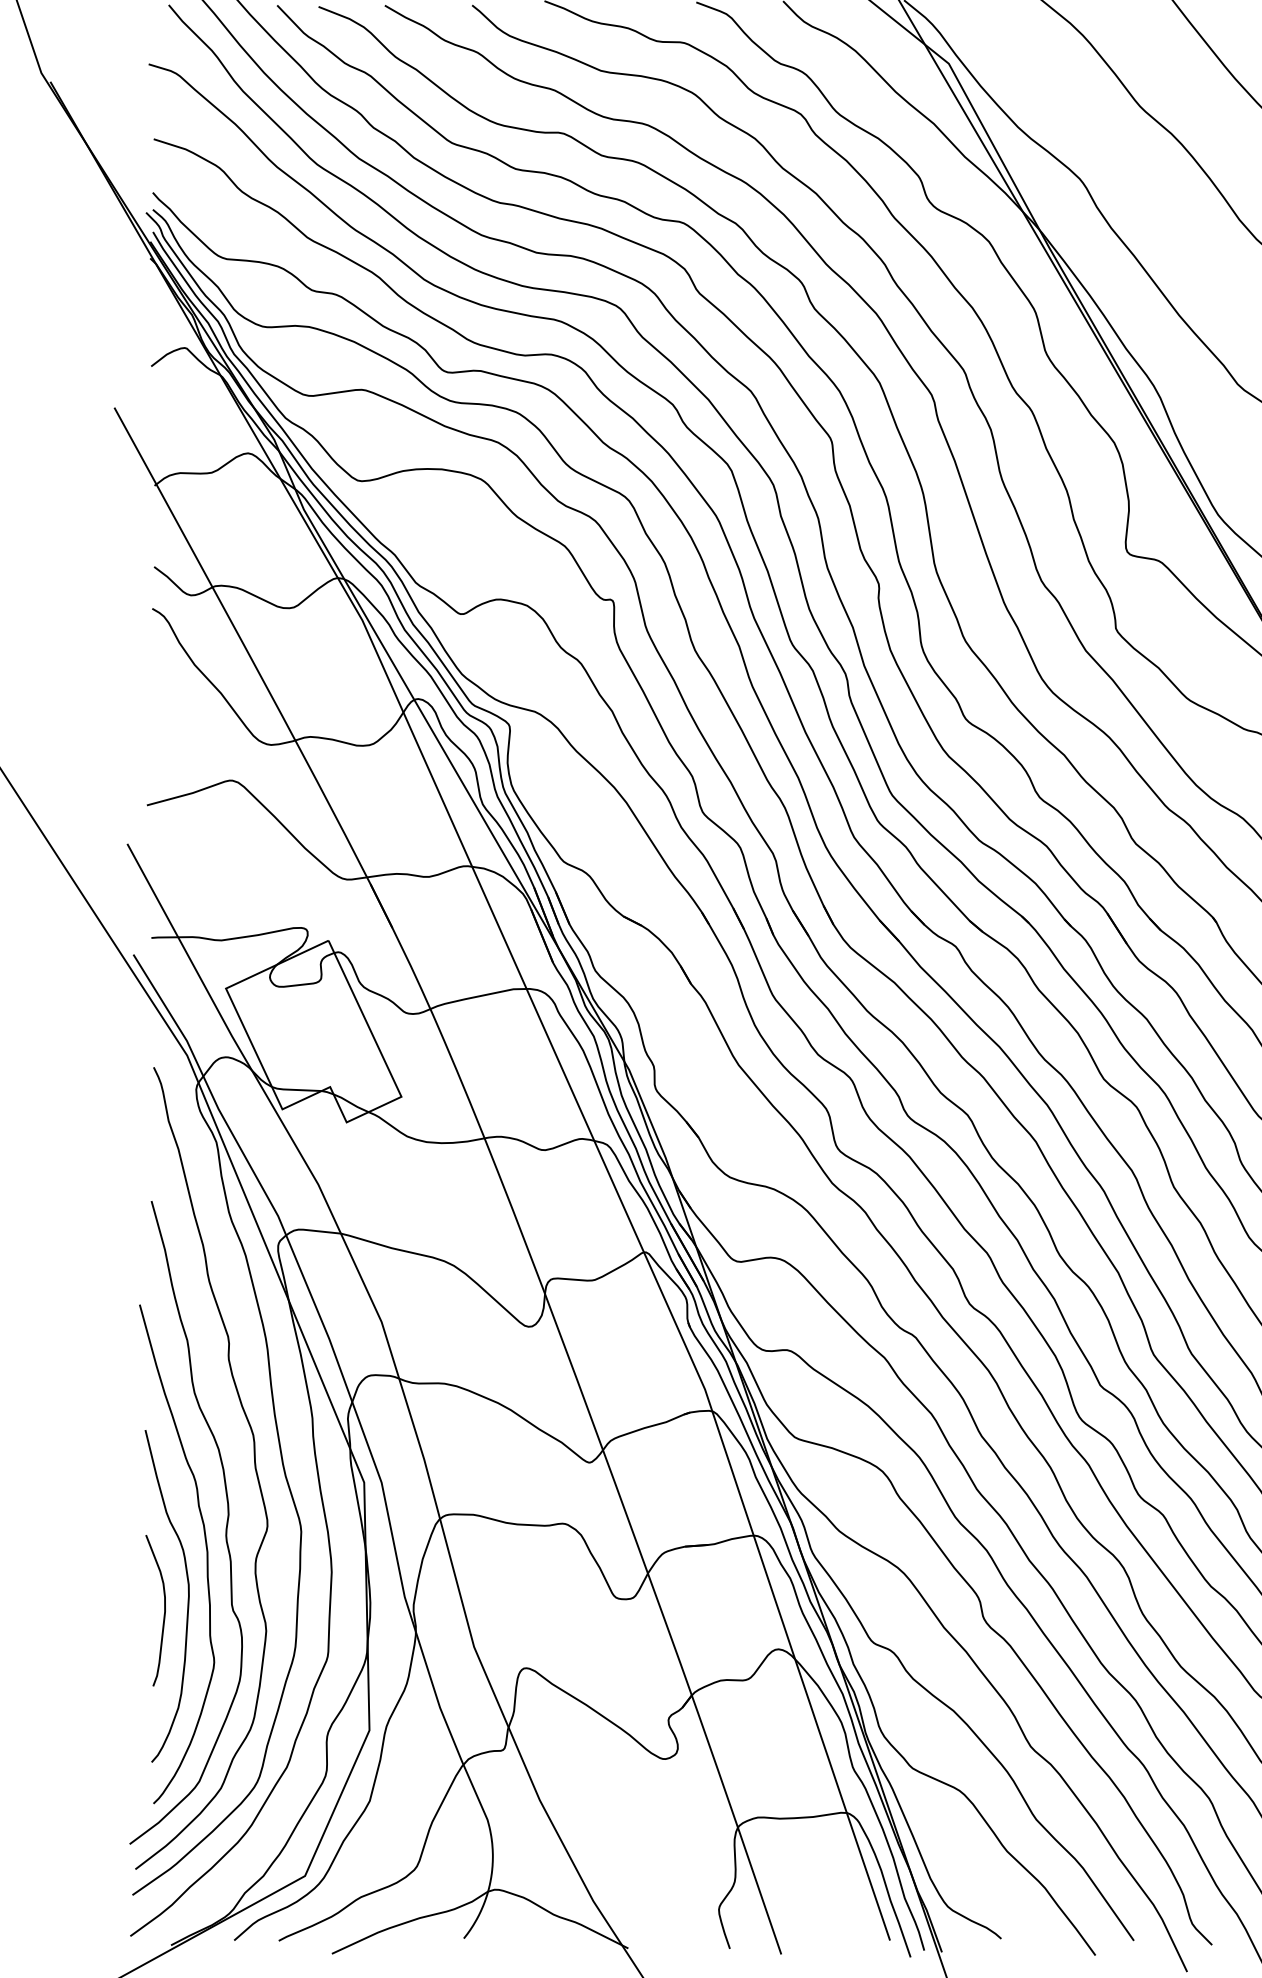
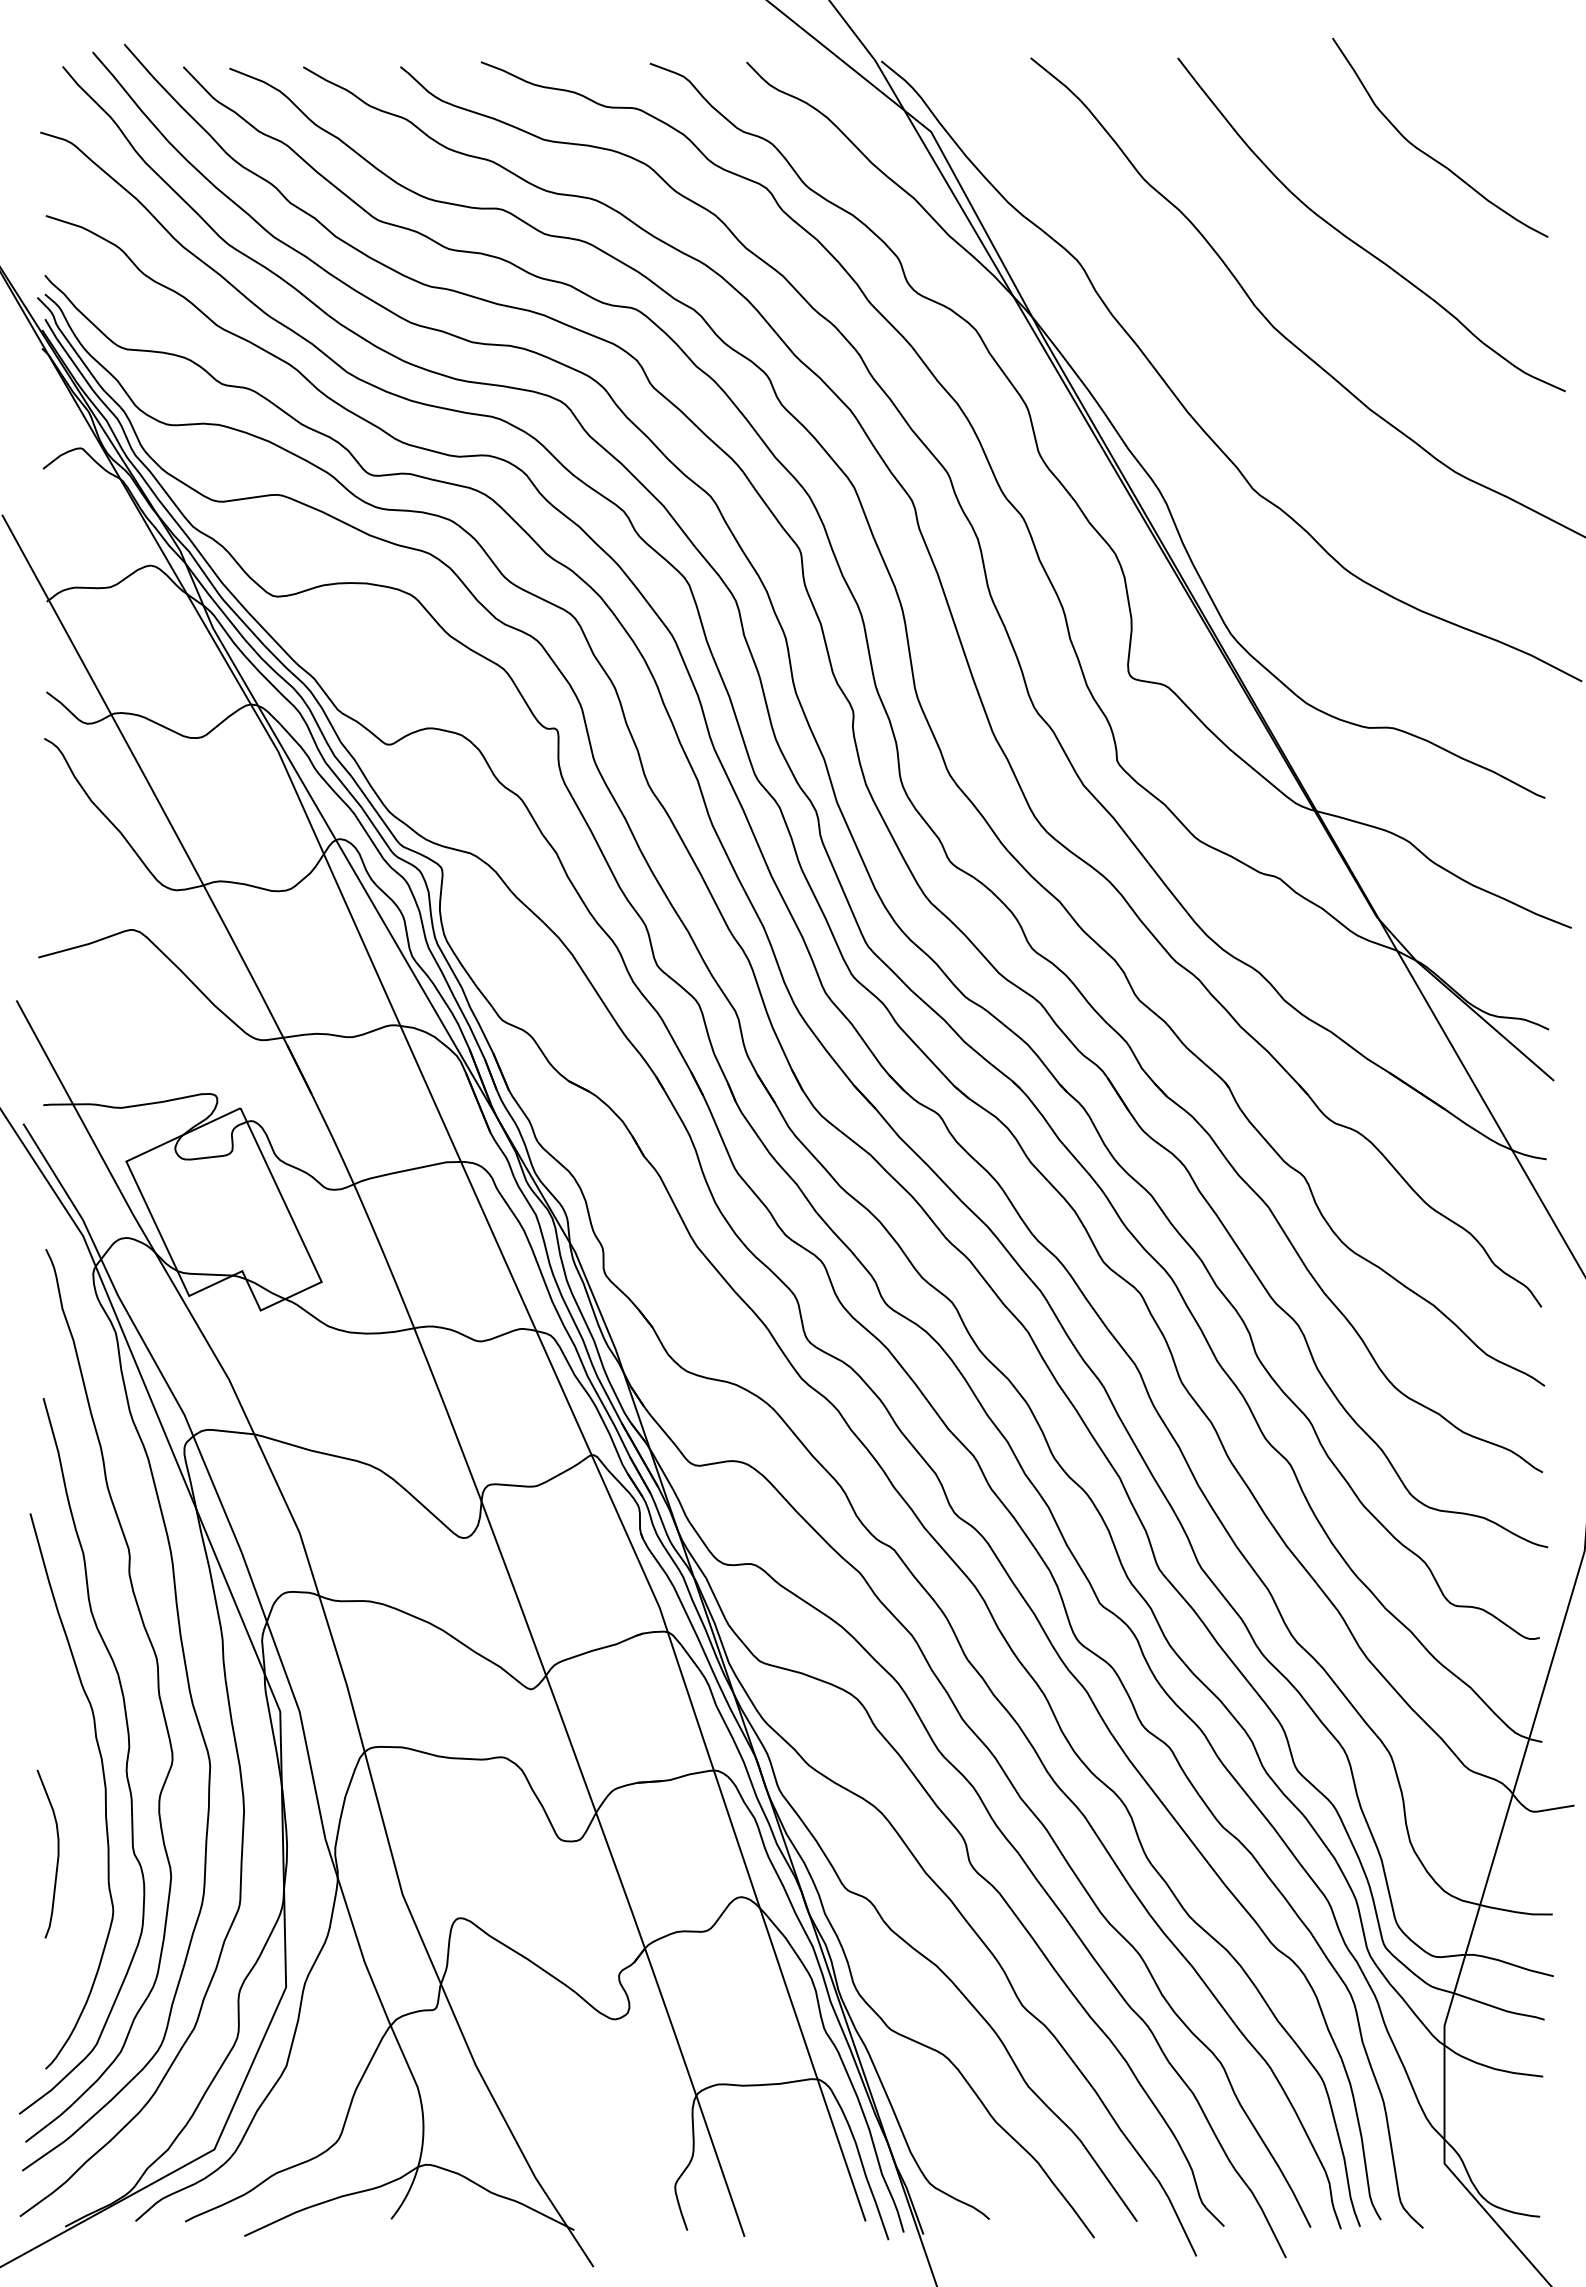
curve: (187, 1600) -> (83, 1842), removed

